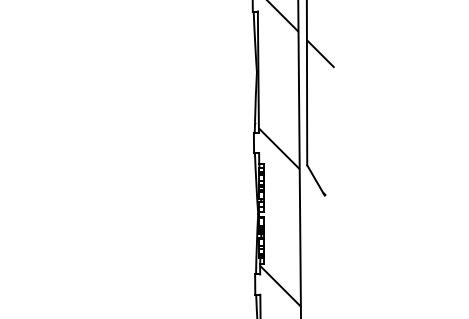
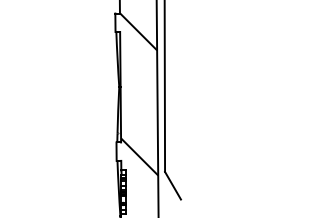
hatch: (320, 117) -> (177, 128), removed

